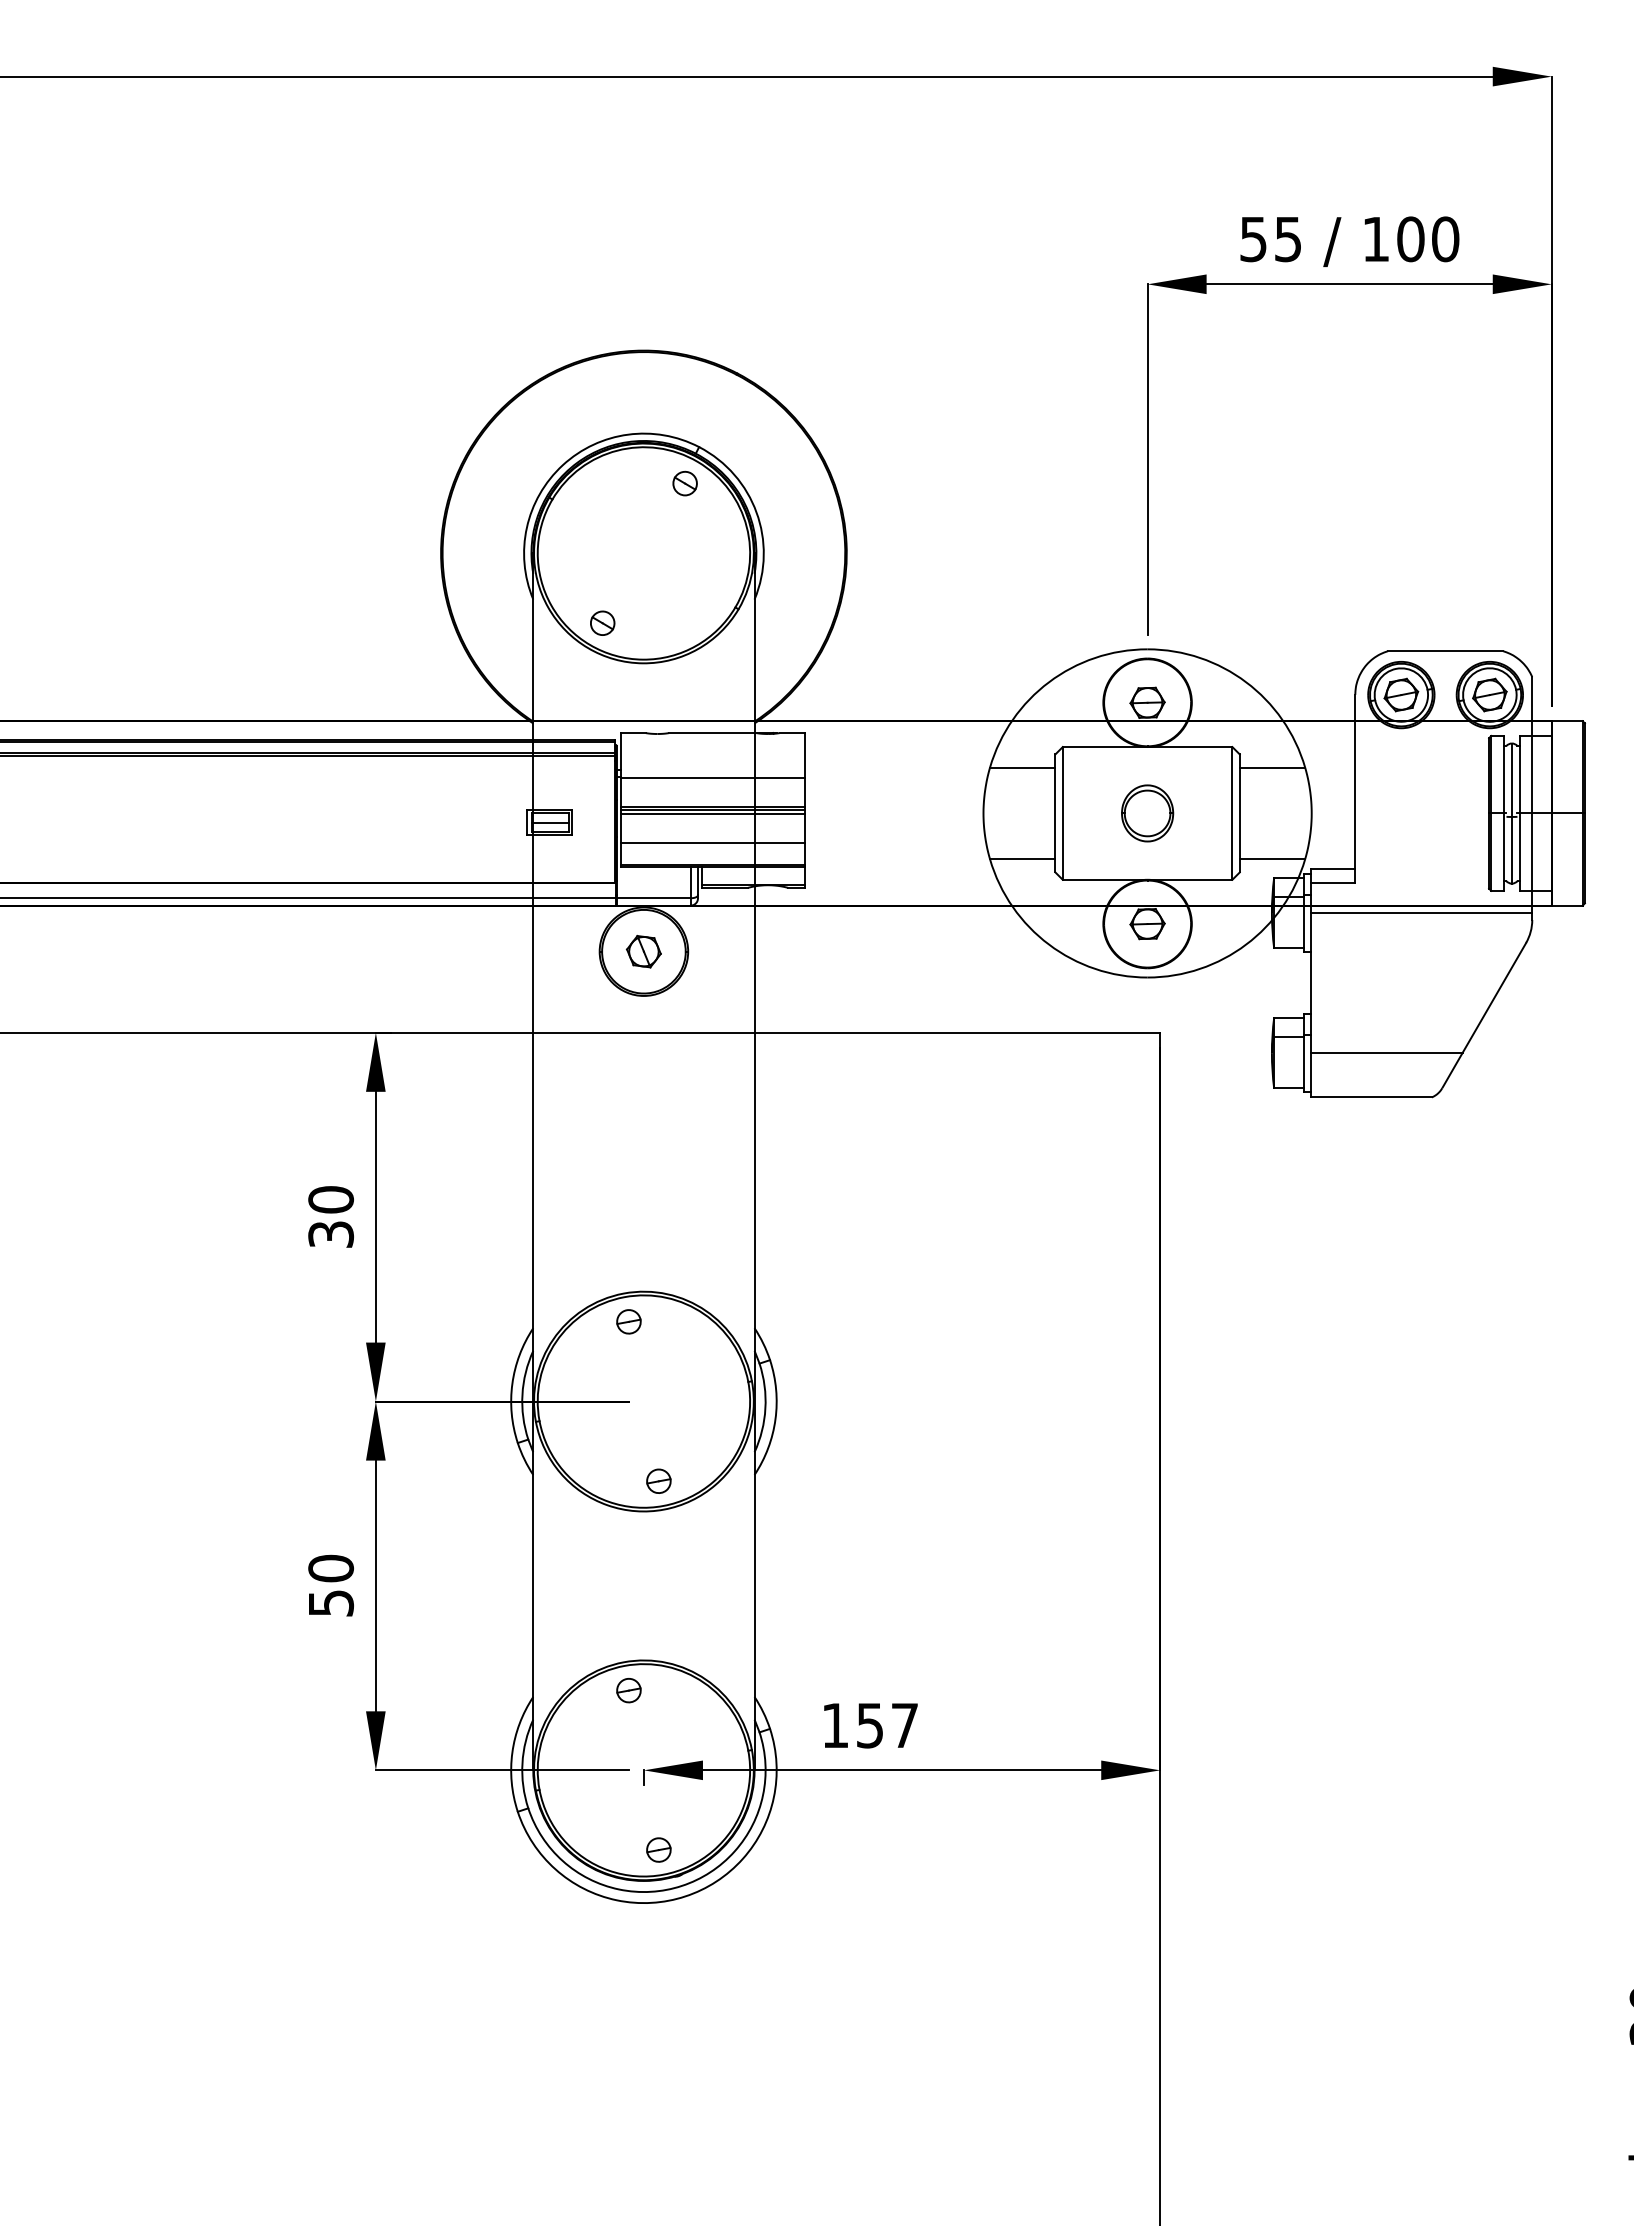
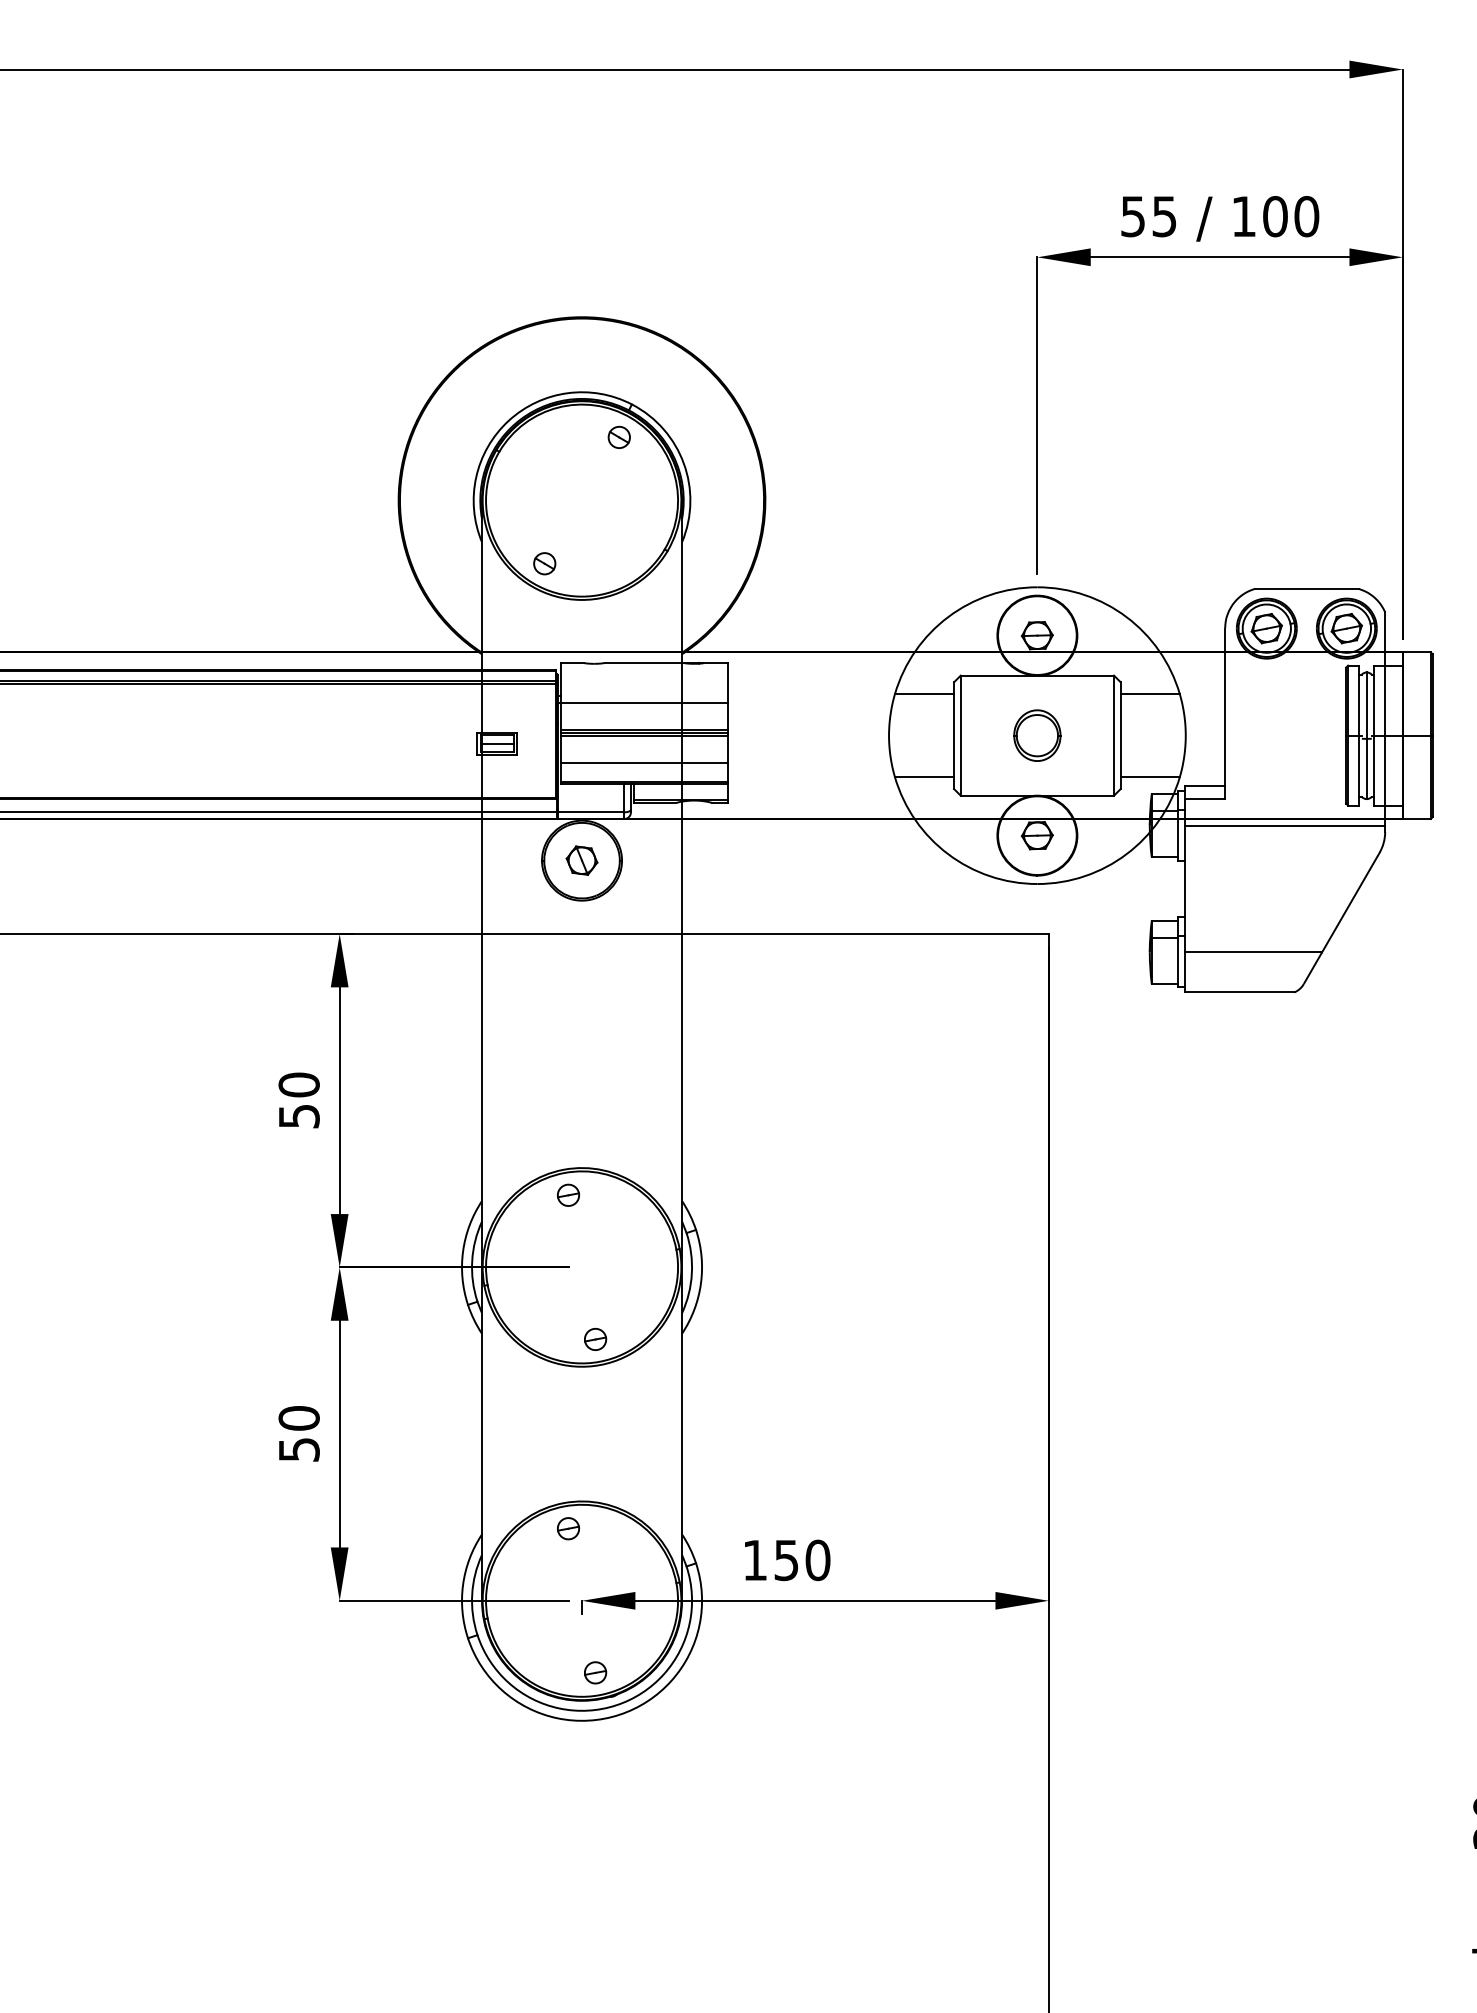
text: (330, 1234) -> (298, 1116), 30 -> 50
text: (904, 1725) -> (817, 1560), 157 -> 150

